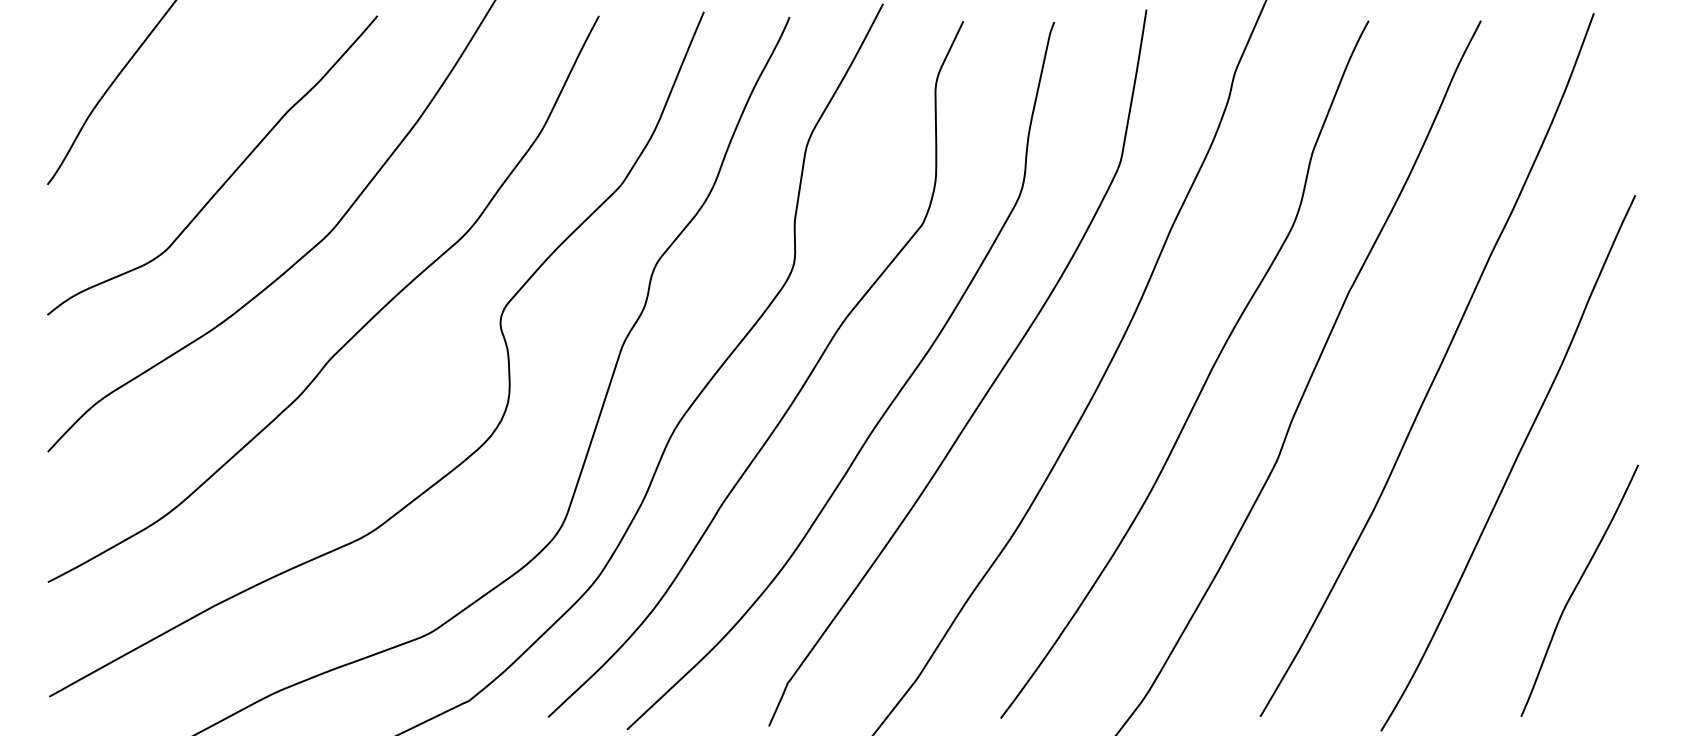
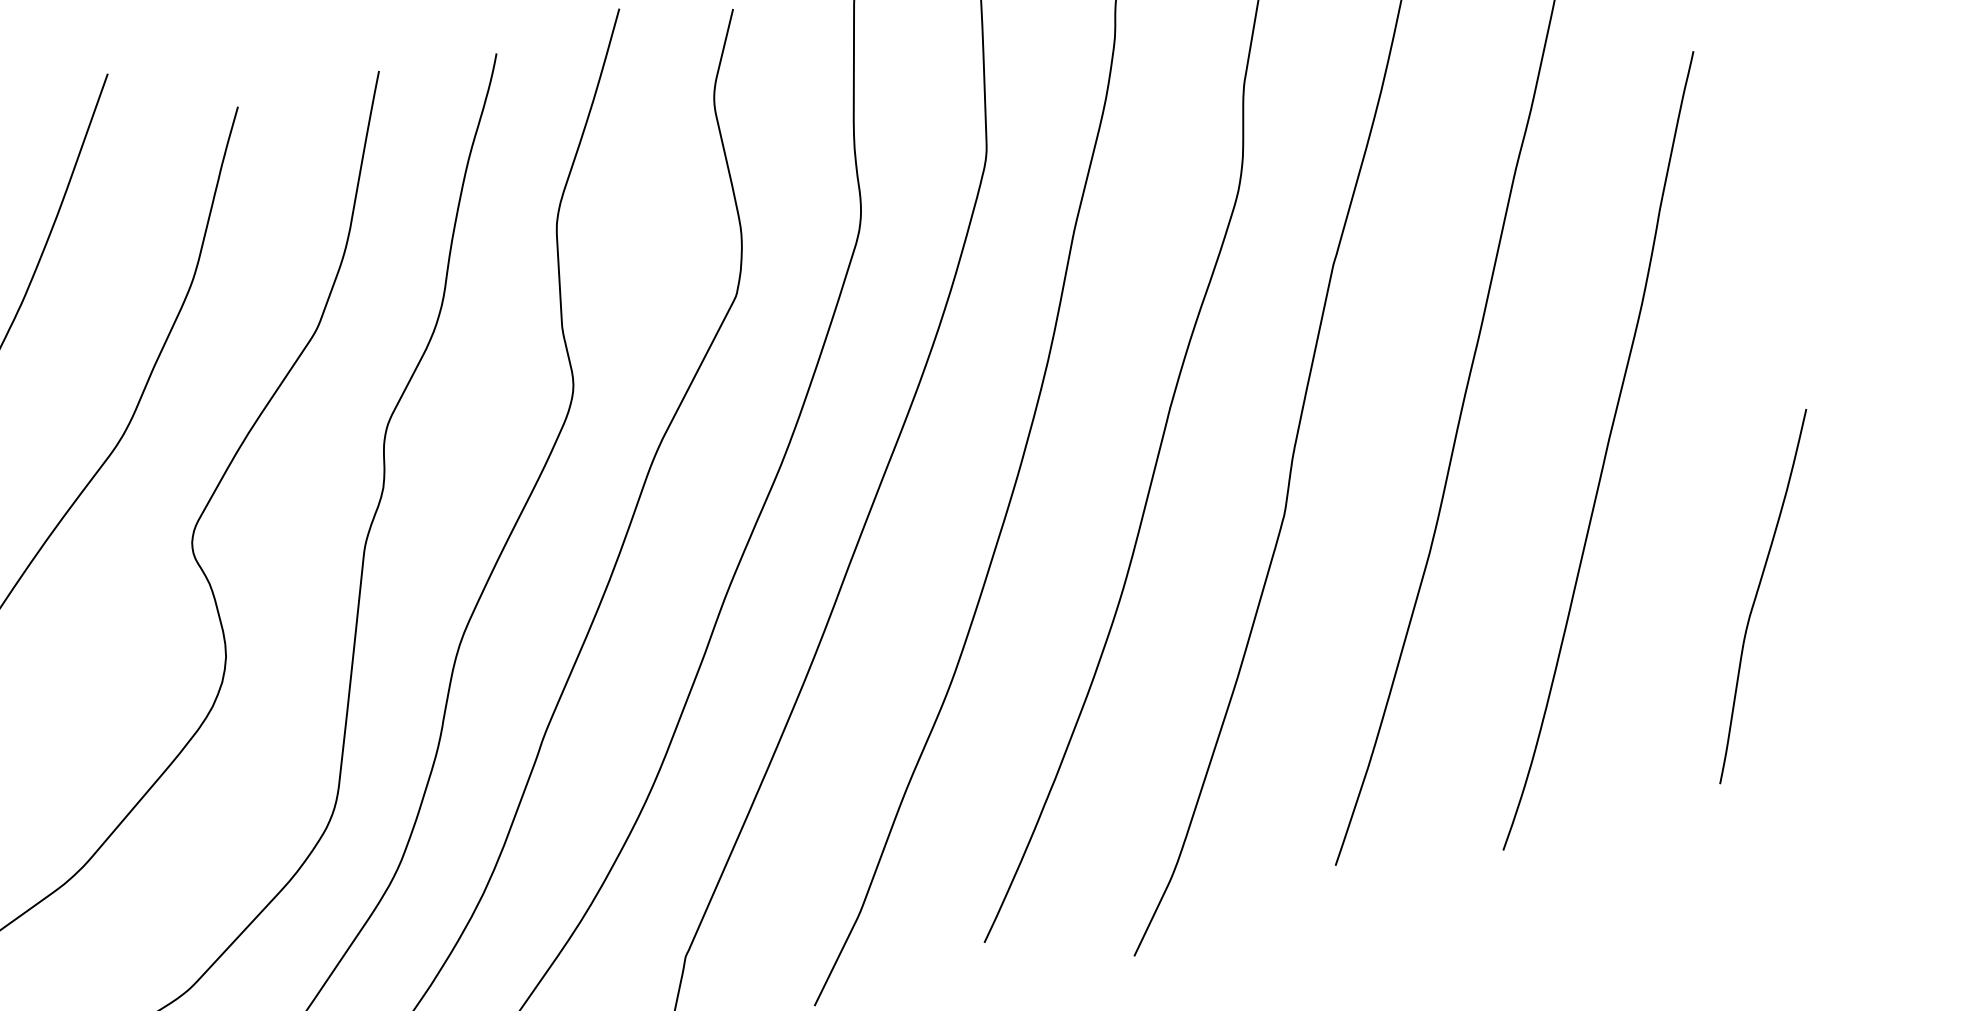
curve: (1576, 588) -> (1758, 594), moved

